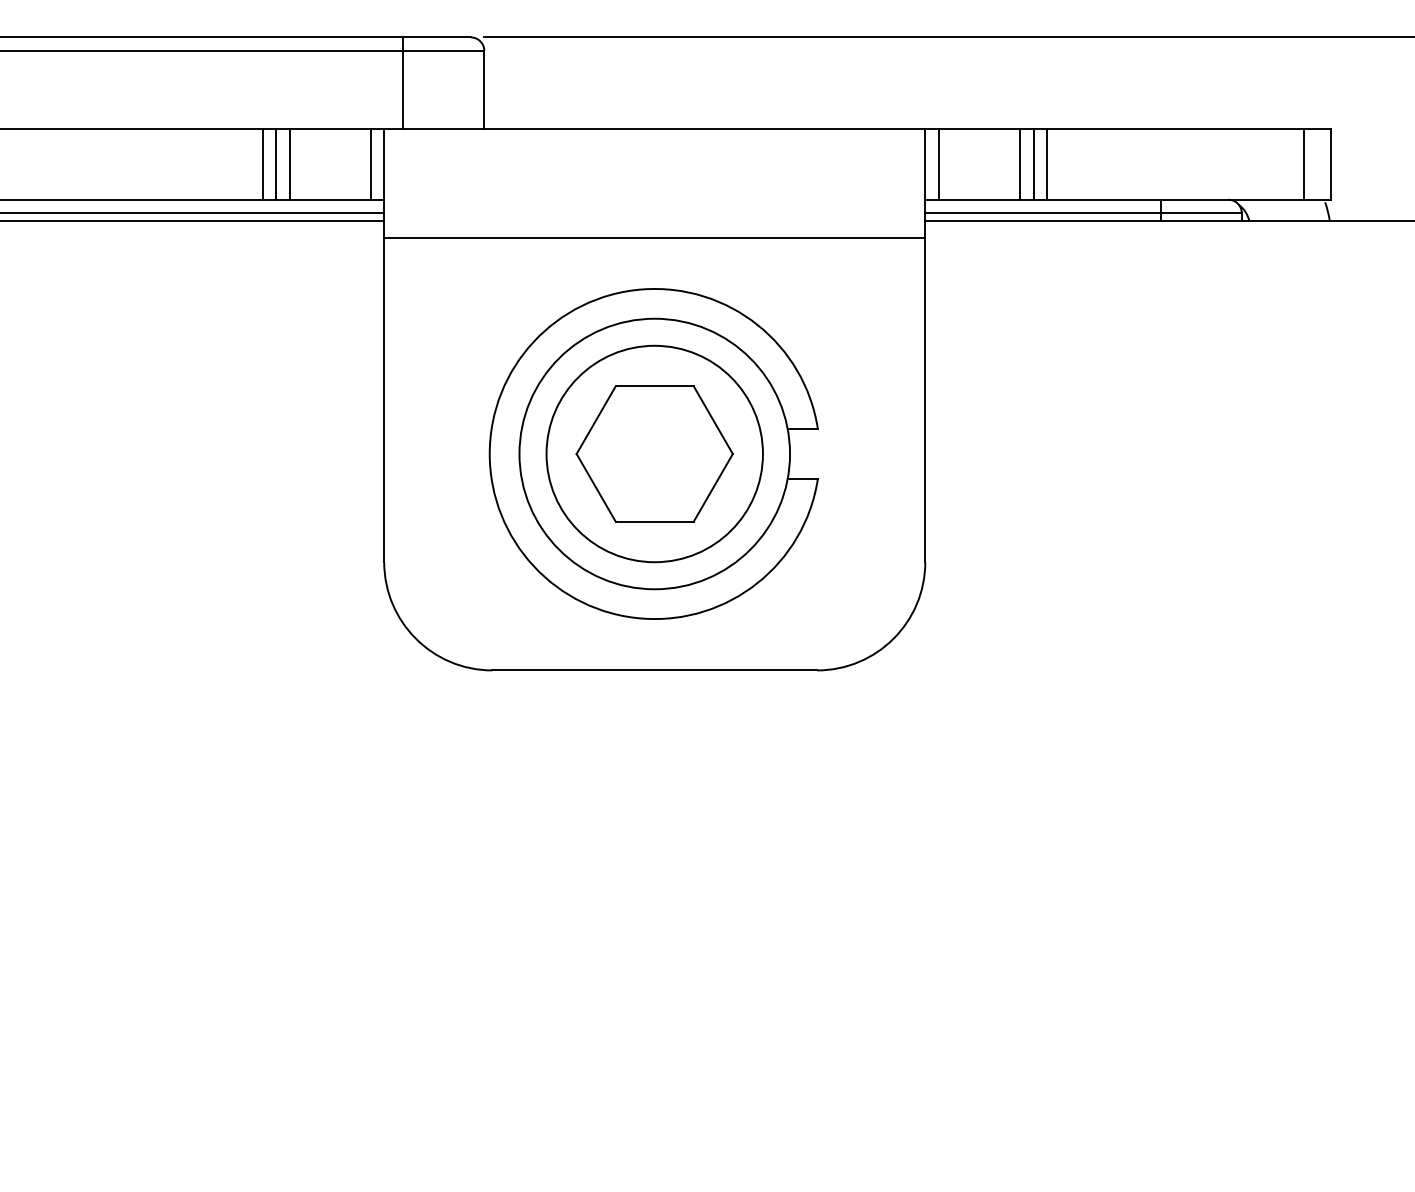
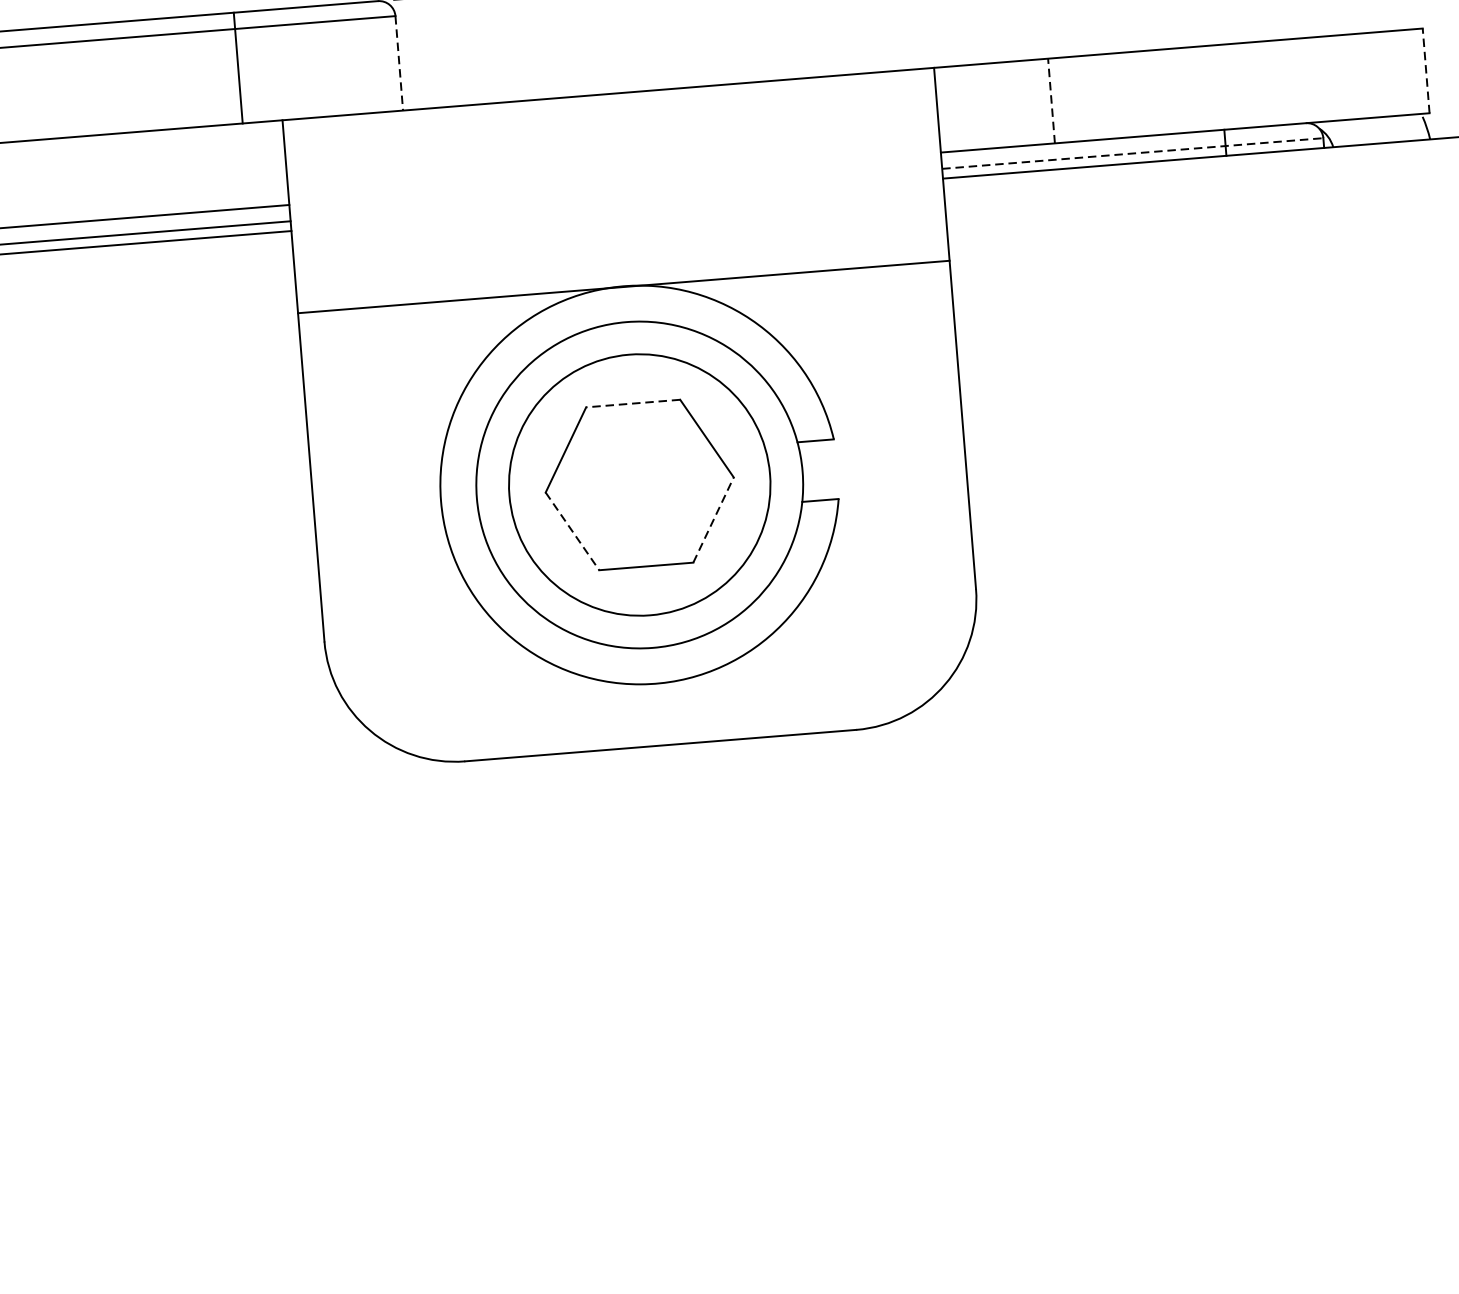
line: (403, 83) -> (238, 68), moved
line: (484, 90) -> (399, 63), solid -> dashed
line: (262, 164) -> (139, 174), removed
line: (276, 164) -> (156, 173), removed
line: (289, 164) -> (171, 171), removed
line: (370, 164) -> (269, 163), removed
line: (938, 164) -> (953, 108), removed
line: (1019, 164) -> (1050, 101), solid -> dashed
line: (1033, 164) -> (1067, 99), removed
line: (1047, 164) -> (1084, 98), removed
line: (1304, 164) -> (1394, 73), removed
line: (1331, 164) -> (1426, 70), solid -> dashed
line: (1084, 213) -> (1133, 153), solid -> dashed
line: (654, 237) -> (623, 286), moved
line: (654, 386) -> (632, 403), solid -> dashed
line: (713, 487) -> (713, 519), solid -> dashed
line: (596, 488) -> (572, 532), solid -> dashed

